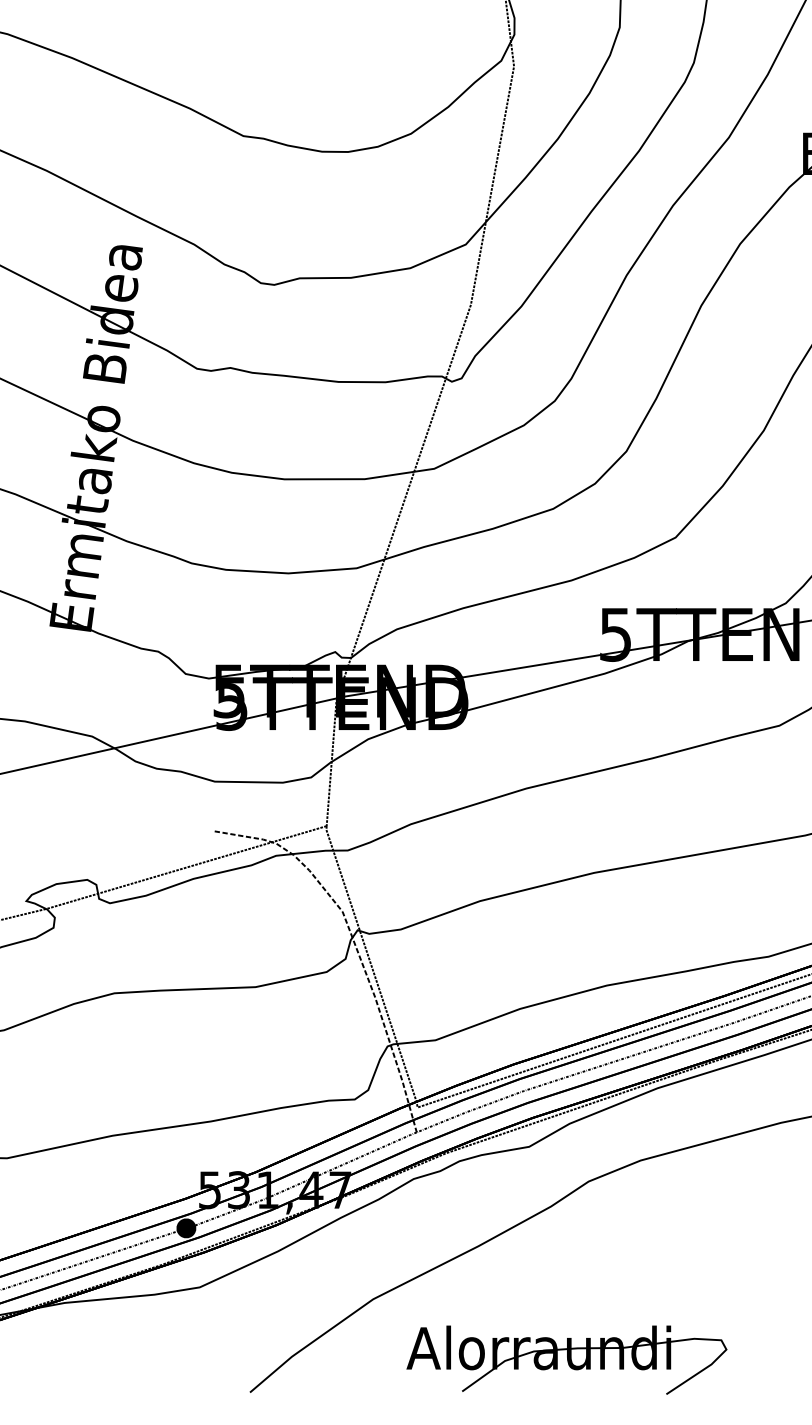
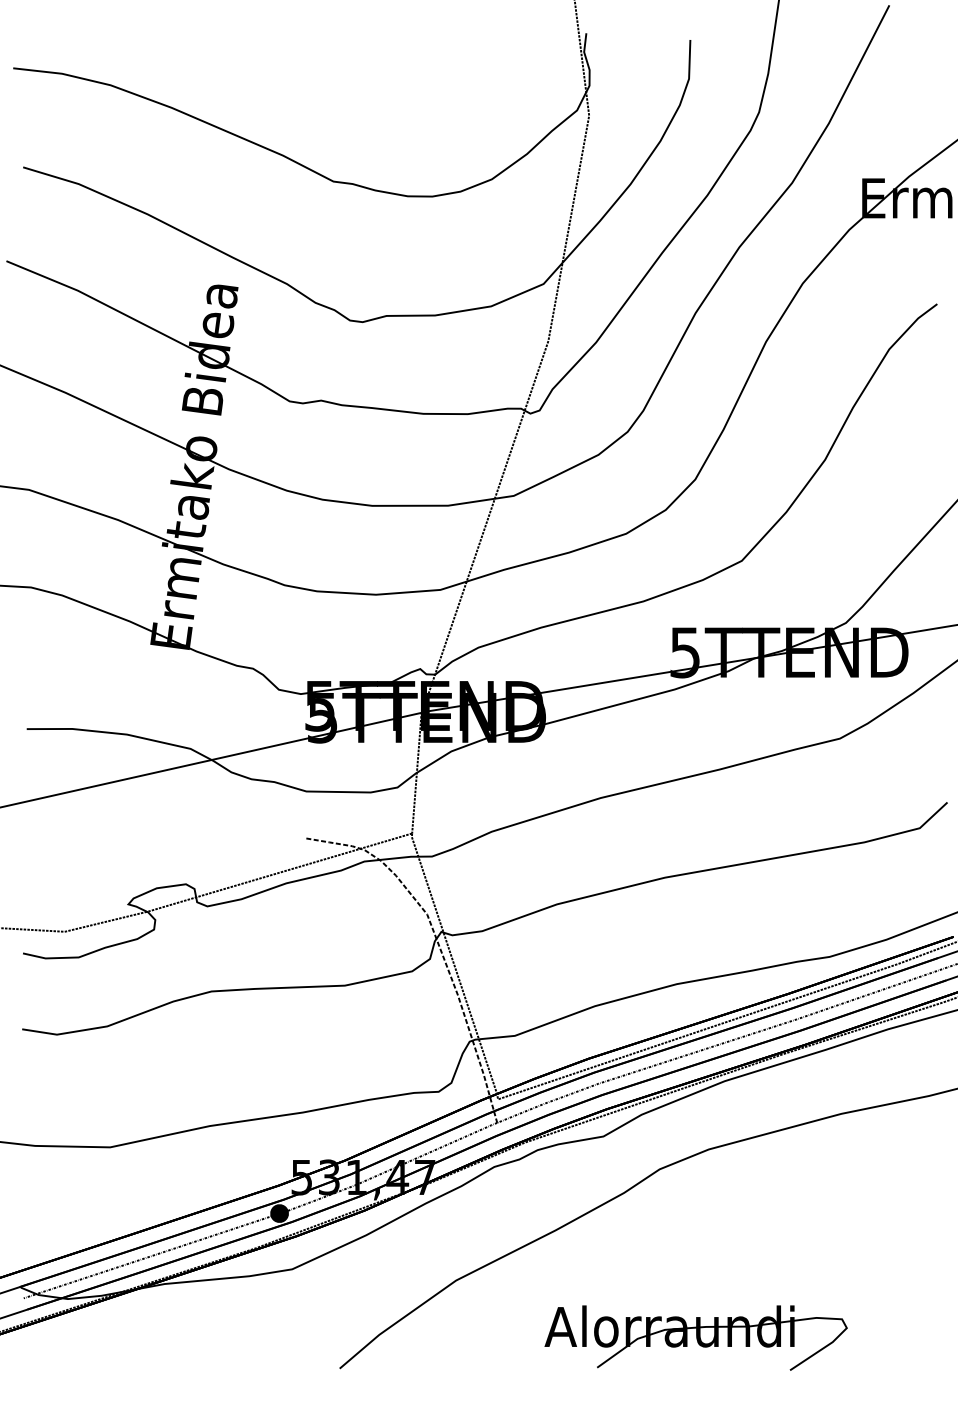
part: (566, 1359) -> (695, 1337), moved

